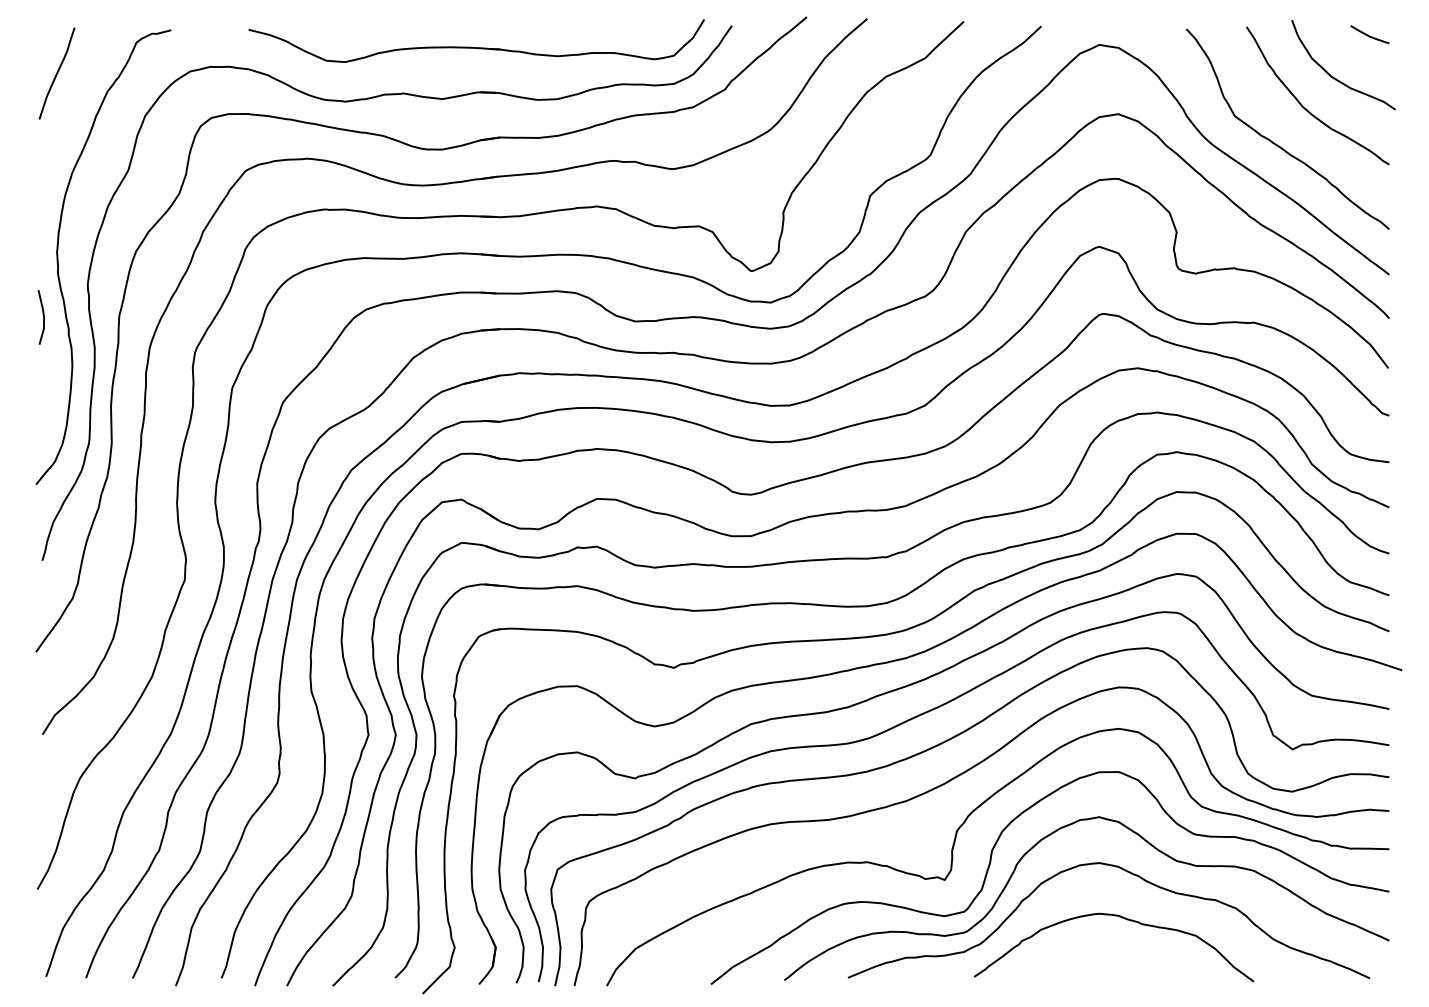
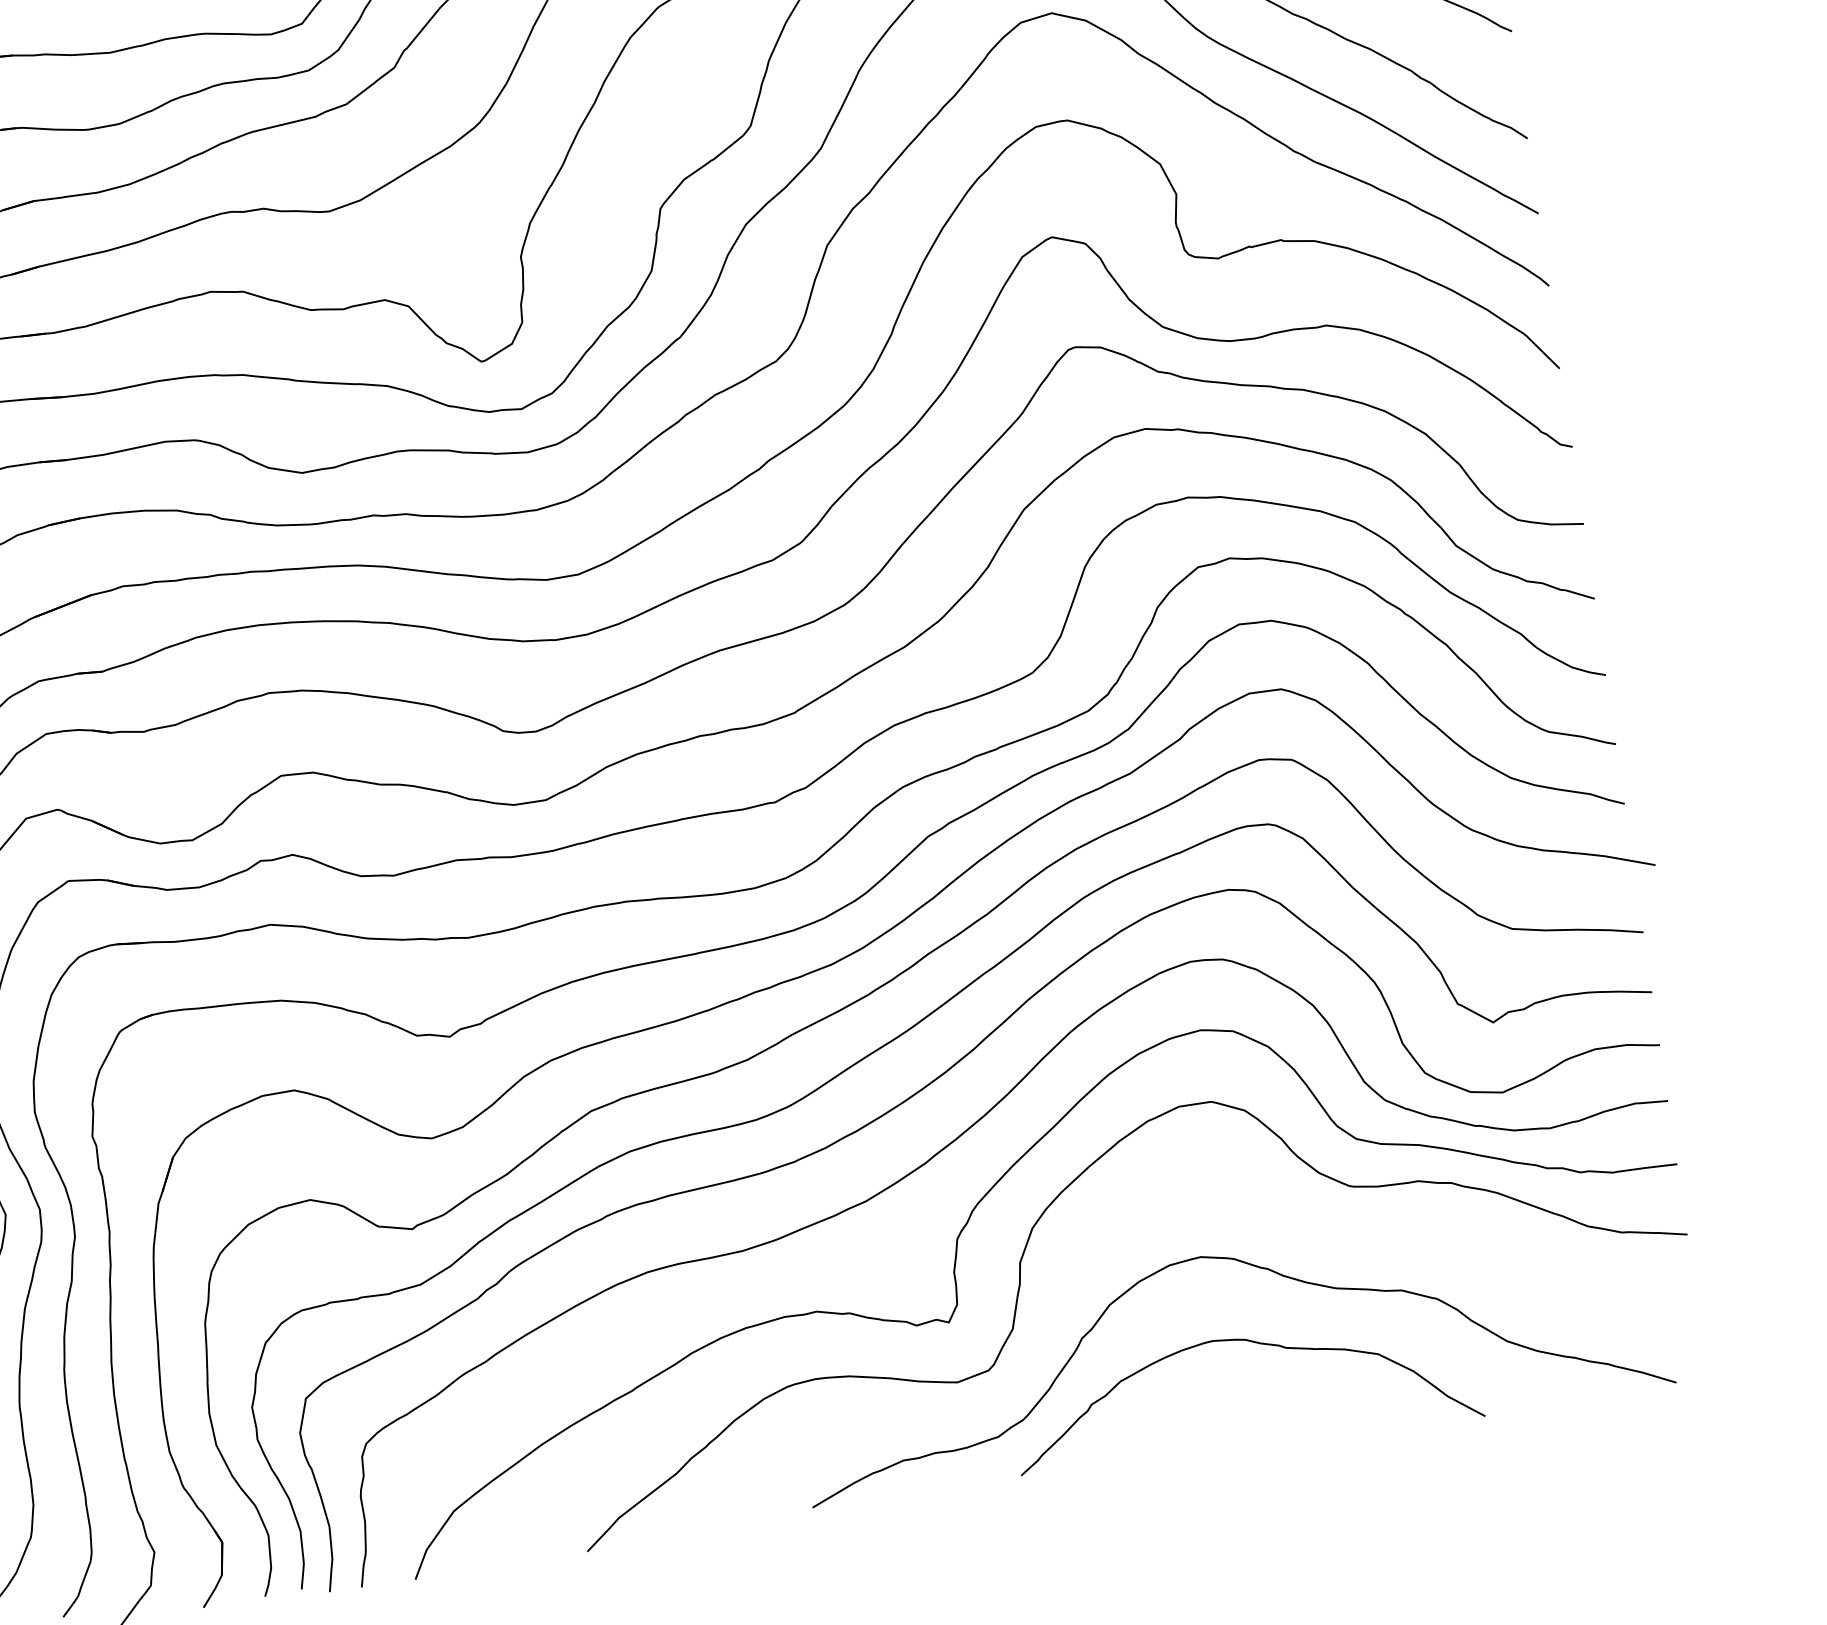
curve: (1049, 836) -> (1111, 1225), removed

